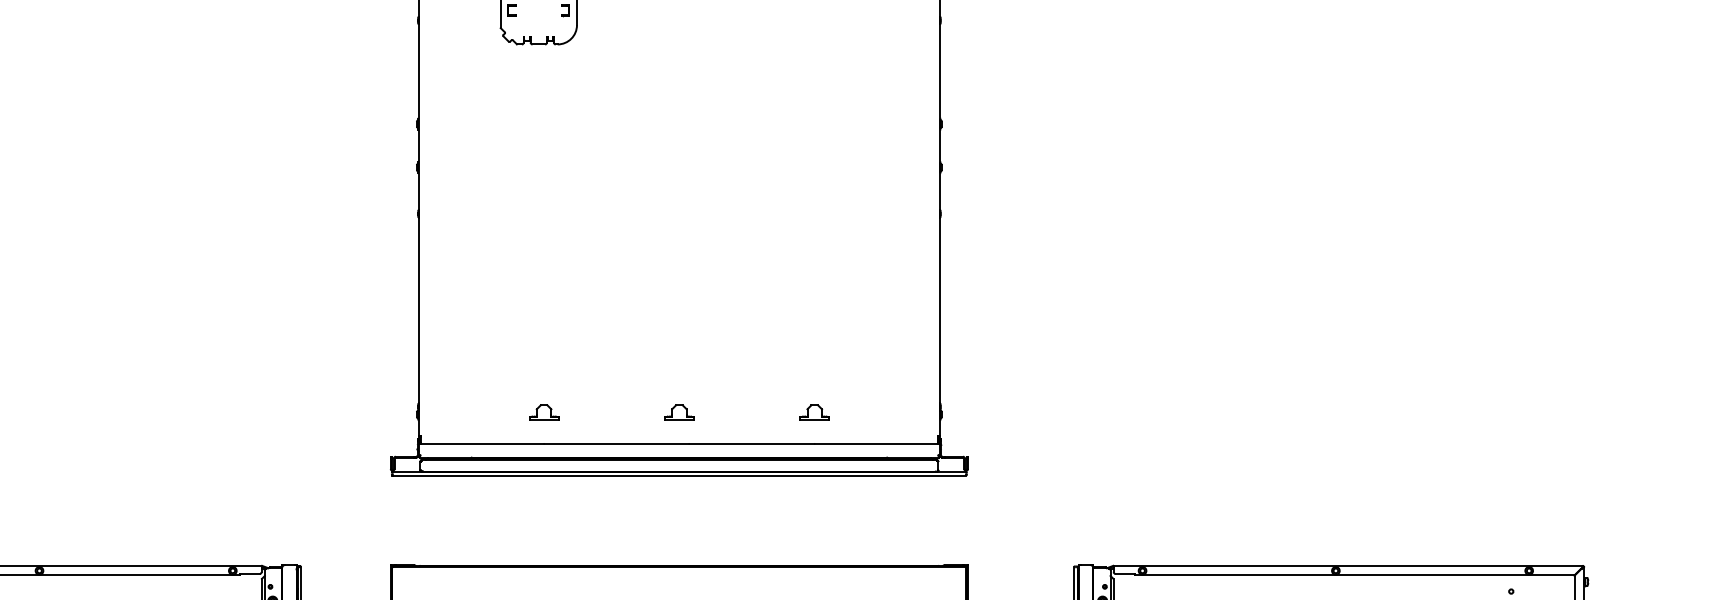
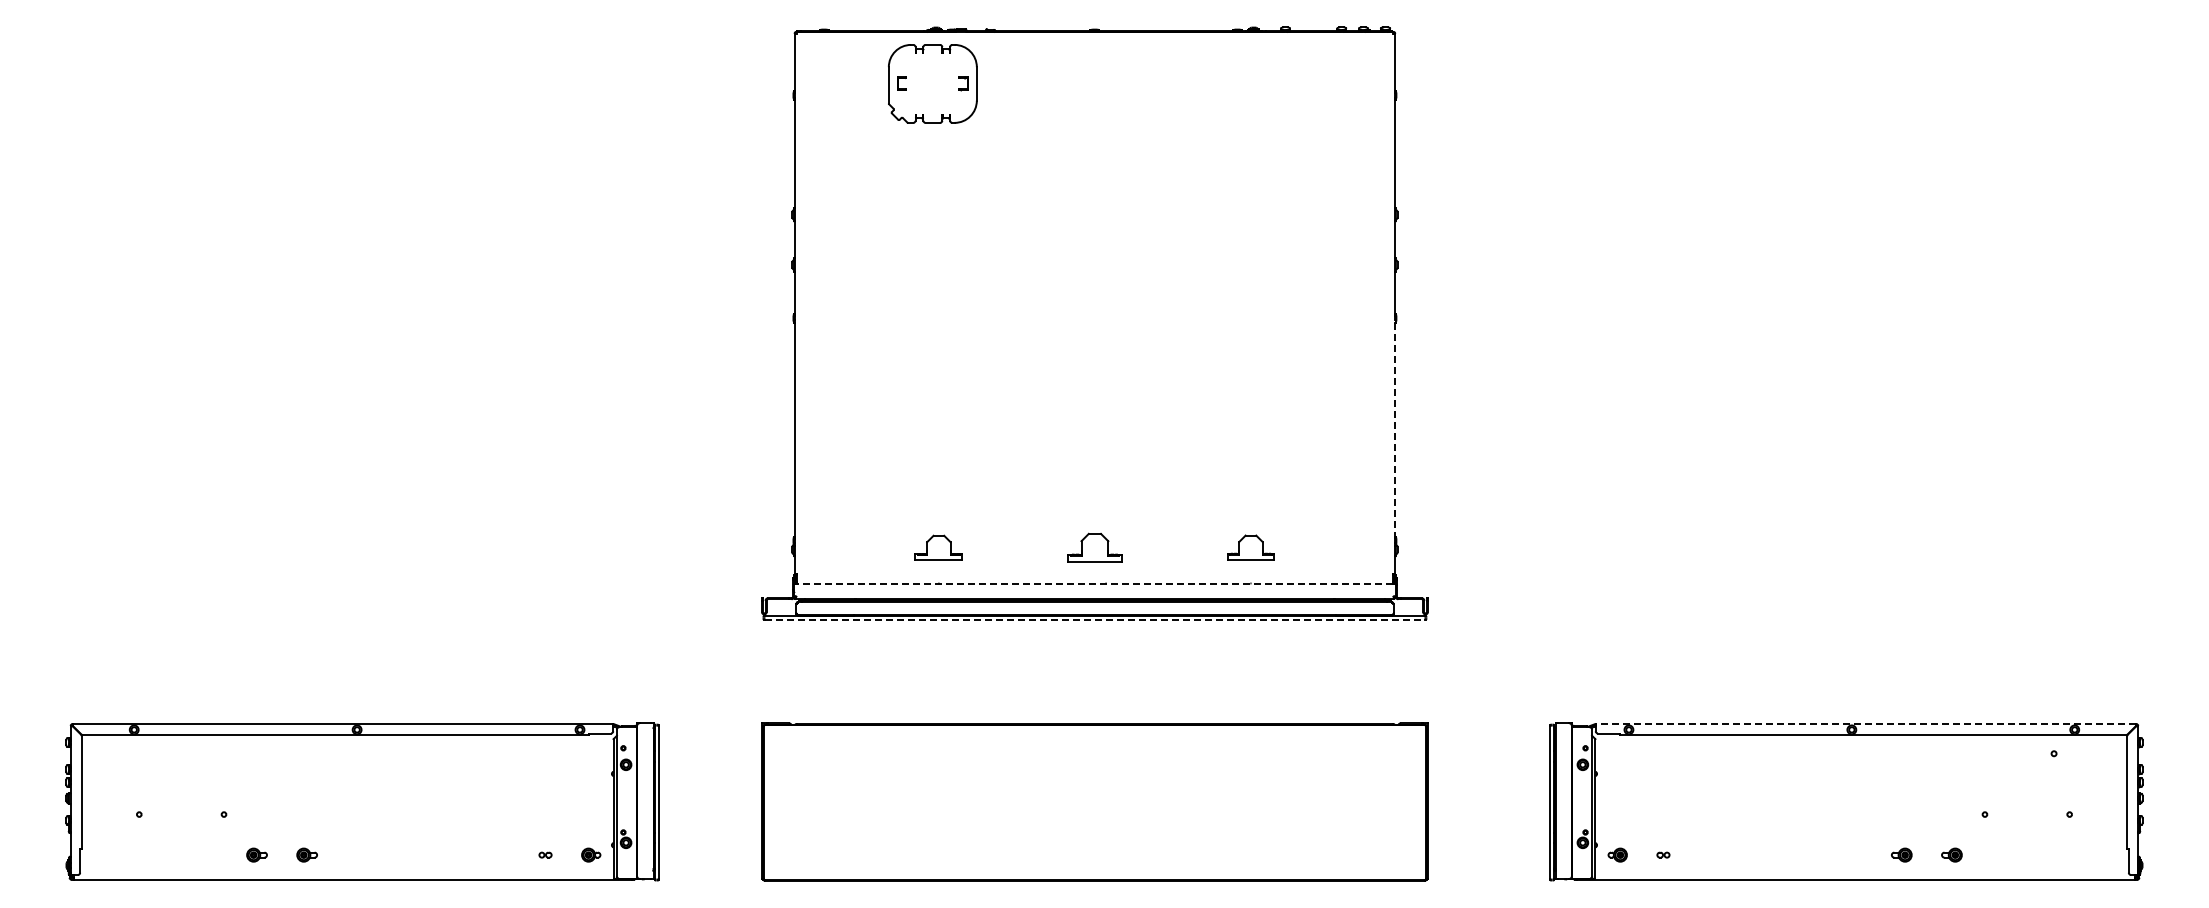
line: (940, 310) -> (1395, 429), solid -> dashed
part: (543, 411) -> (938, 546), size x1.4
part: (679, 412) -> (1094, 547), size x1.6
part: (814, 412) -> (1250, 547), size x1.4
line: (679, 443) -> (1094, 583), solid -> dashed
line: (679, 476) -> (1095, 620), solid -> dashed
line: (1347, 566) -> (1865, 724), solid -> dashed

